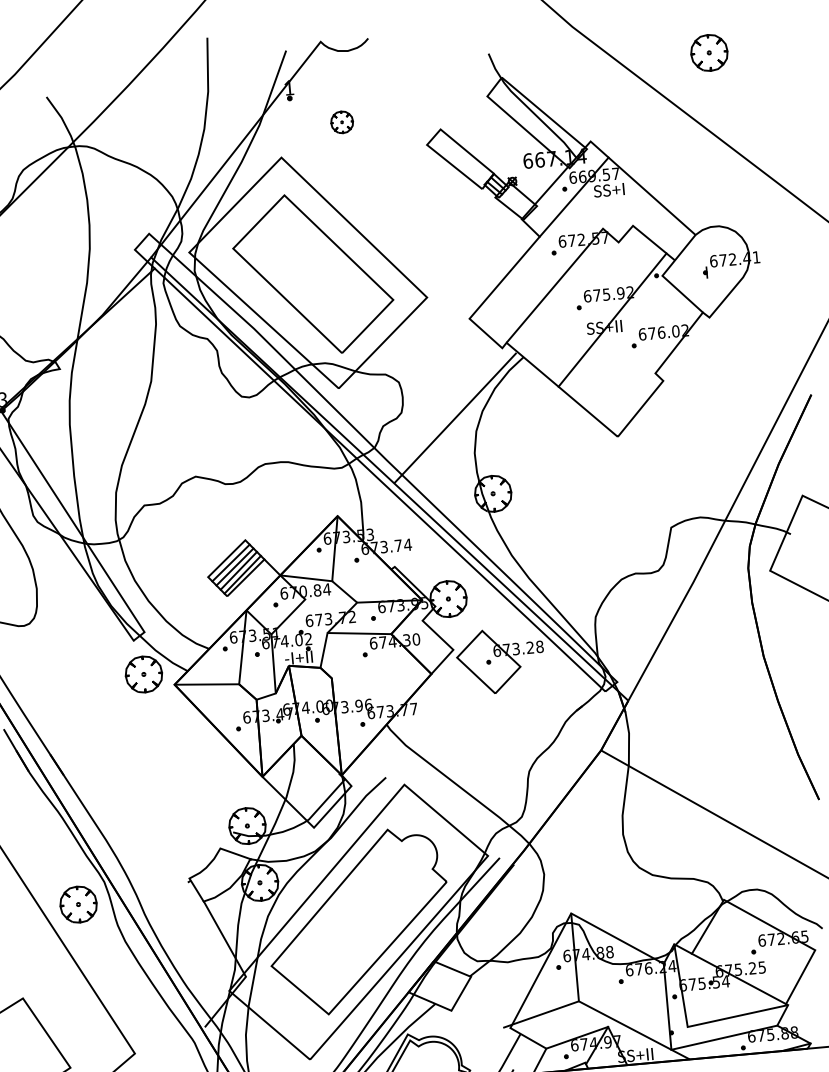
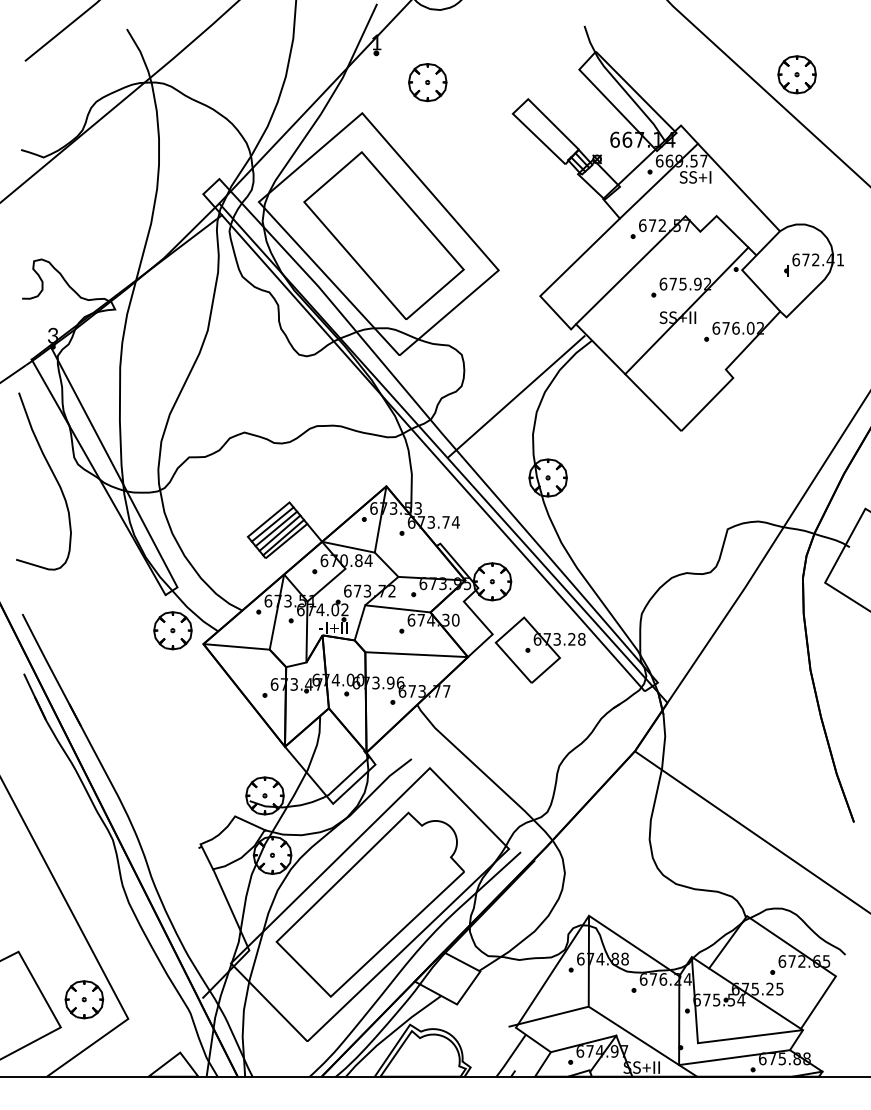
part: (708, 52) -> (796, 74), moved
part: (341, 122) -> (427, 82), size x1.67
line: (381, 676) -> (416, 654), added
part: (78, 904) -> (84, 999), moved

